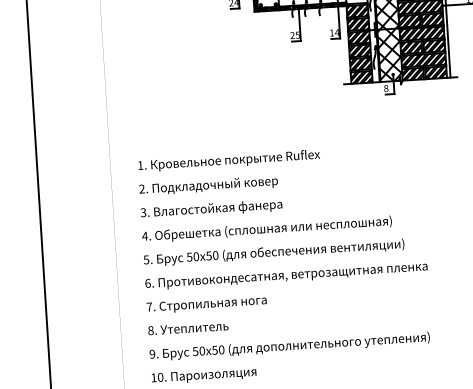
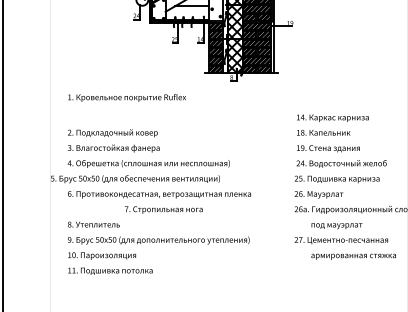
text: (228, 160) -> (126, 97), moved
text: (274, 253) -> (135, 179), moved
text: (206, 303) -> (163, 209), moved

